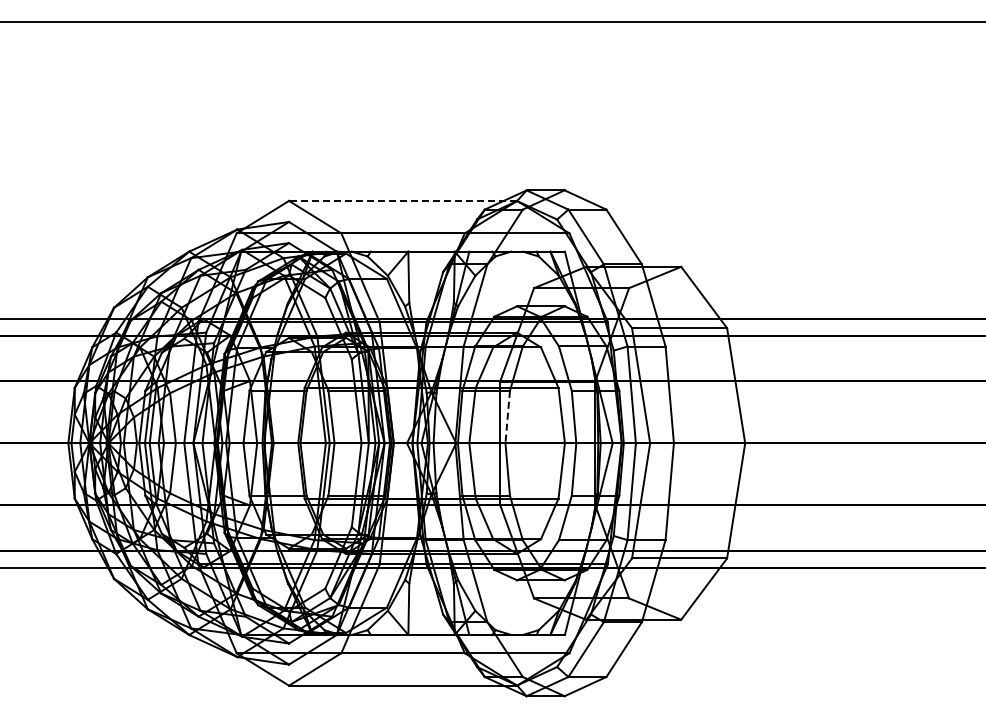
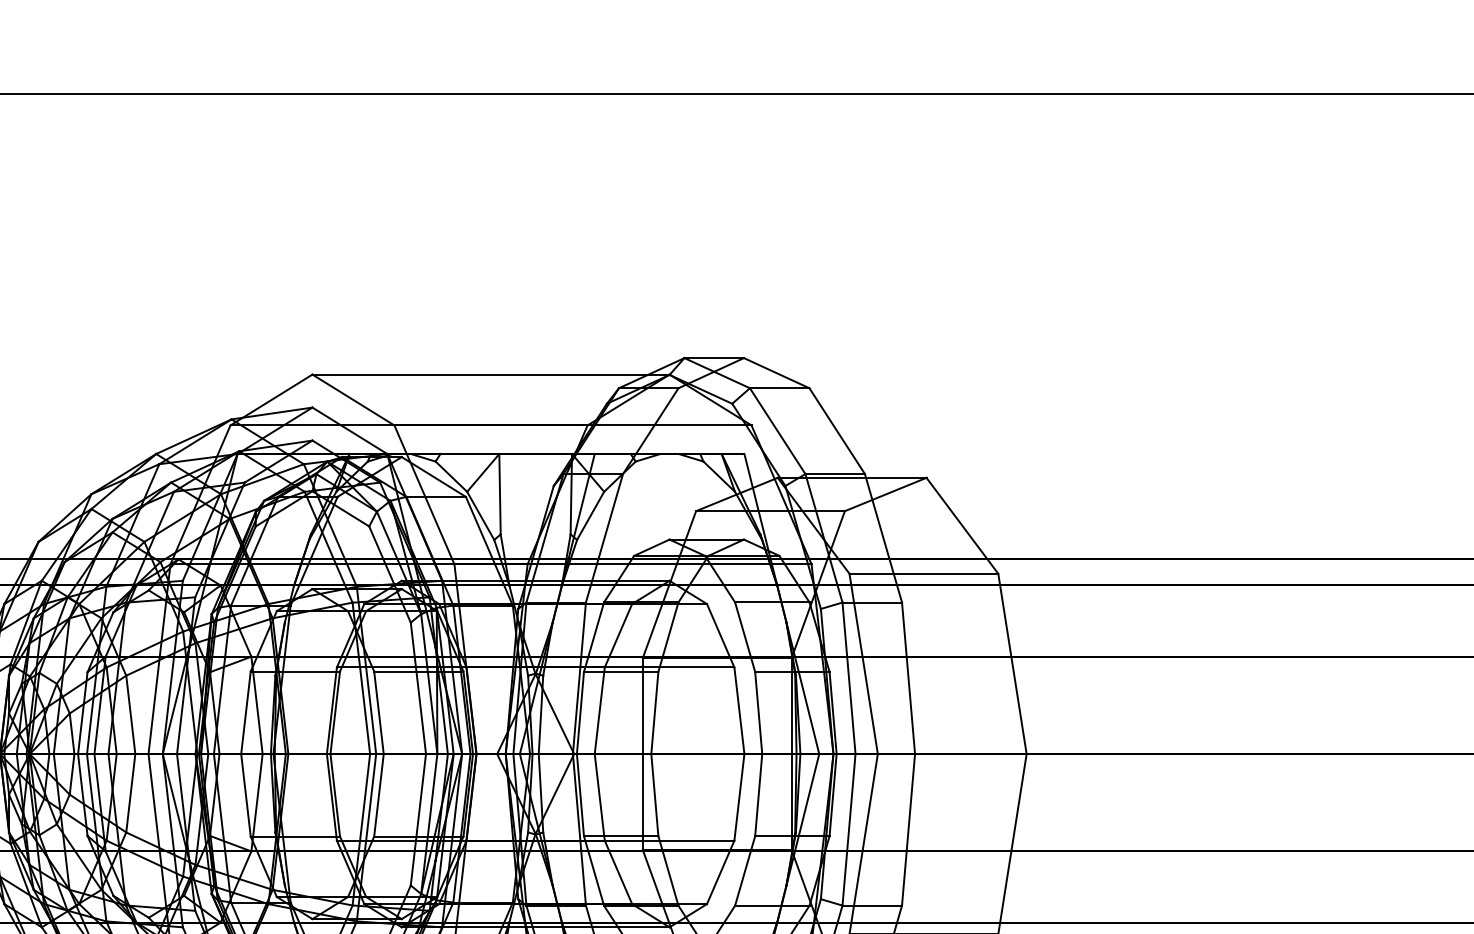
line: (402, 200) -> (490, 373), dashed -> solid
line: (507, 417) -> (654, 713), dashed -> solid

